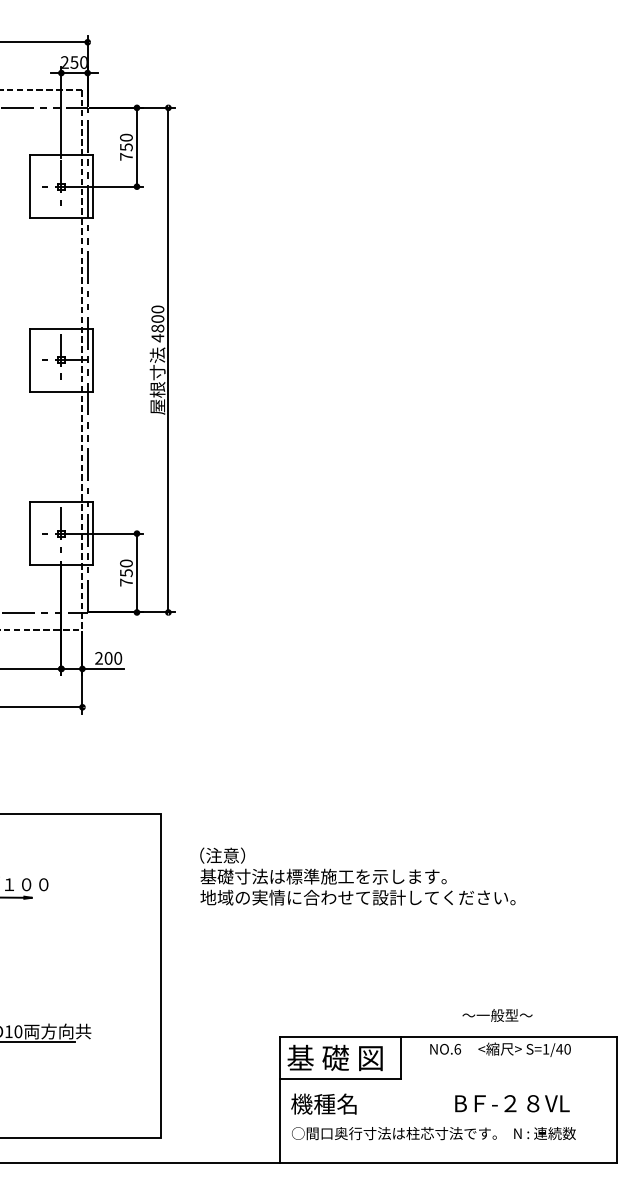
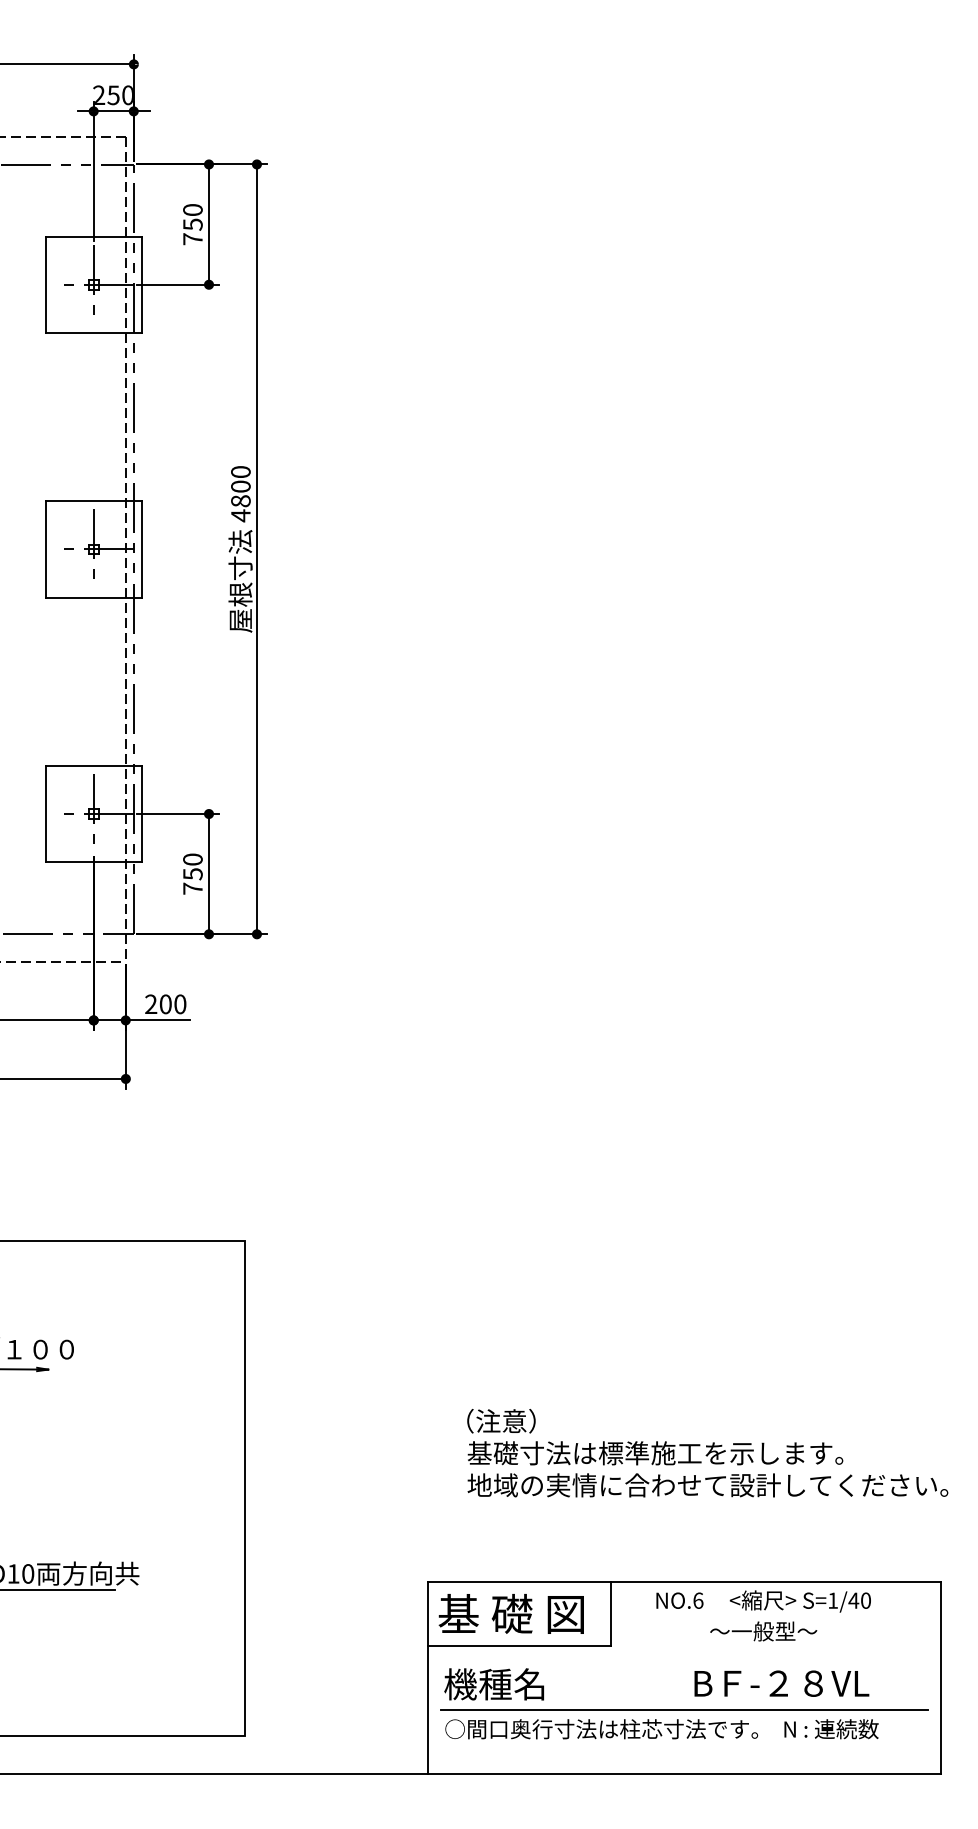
text: (357, 876) -> (707, 1453), moved
text: (497, 1015) -> (763, 1631), moved
line: (448, 1120) -> (684, 1709), added

